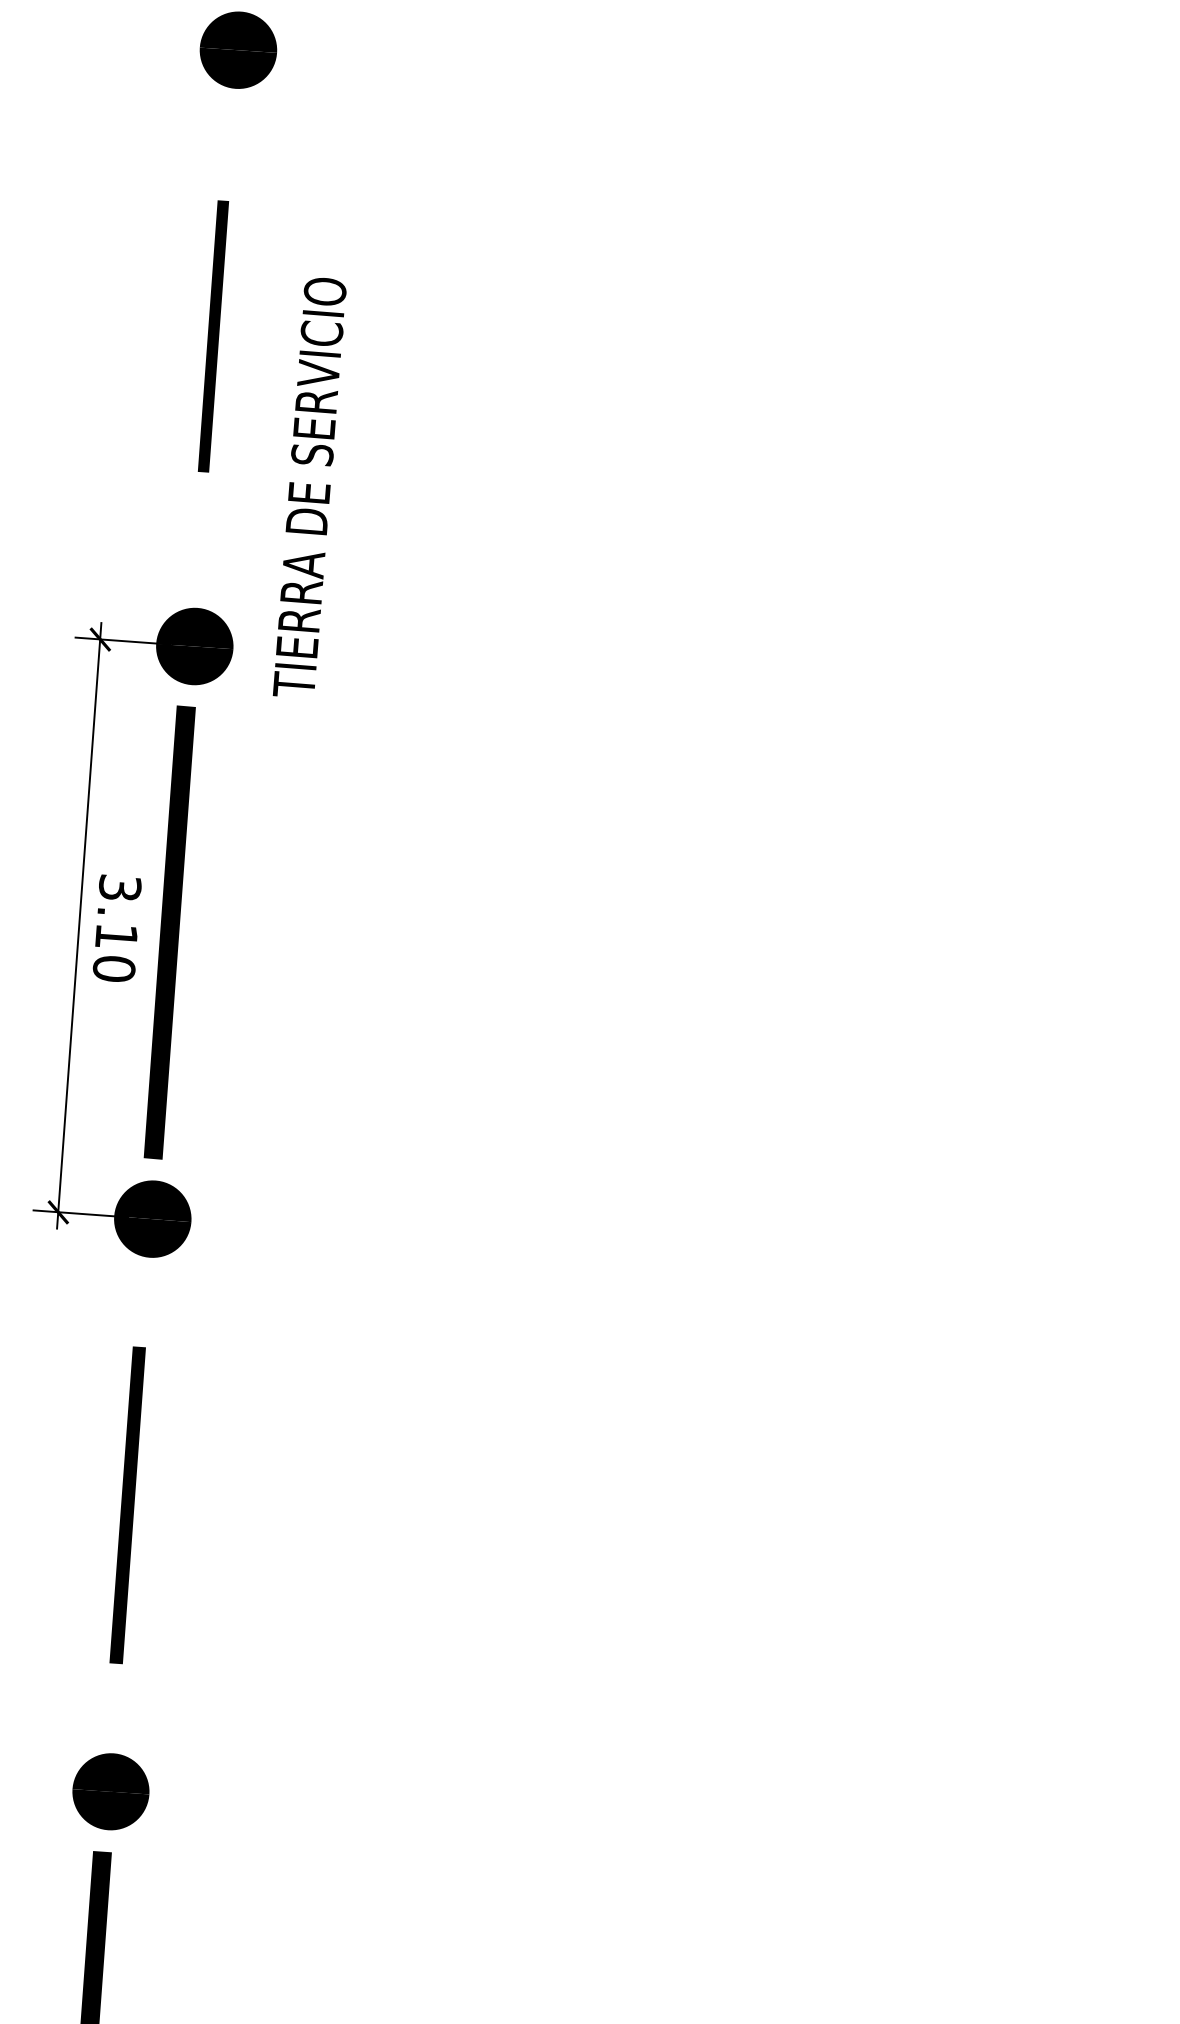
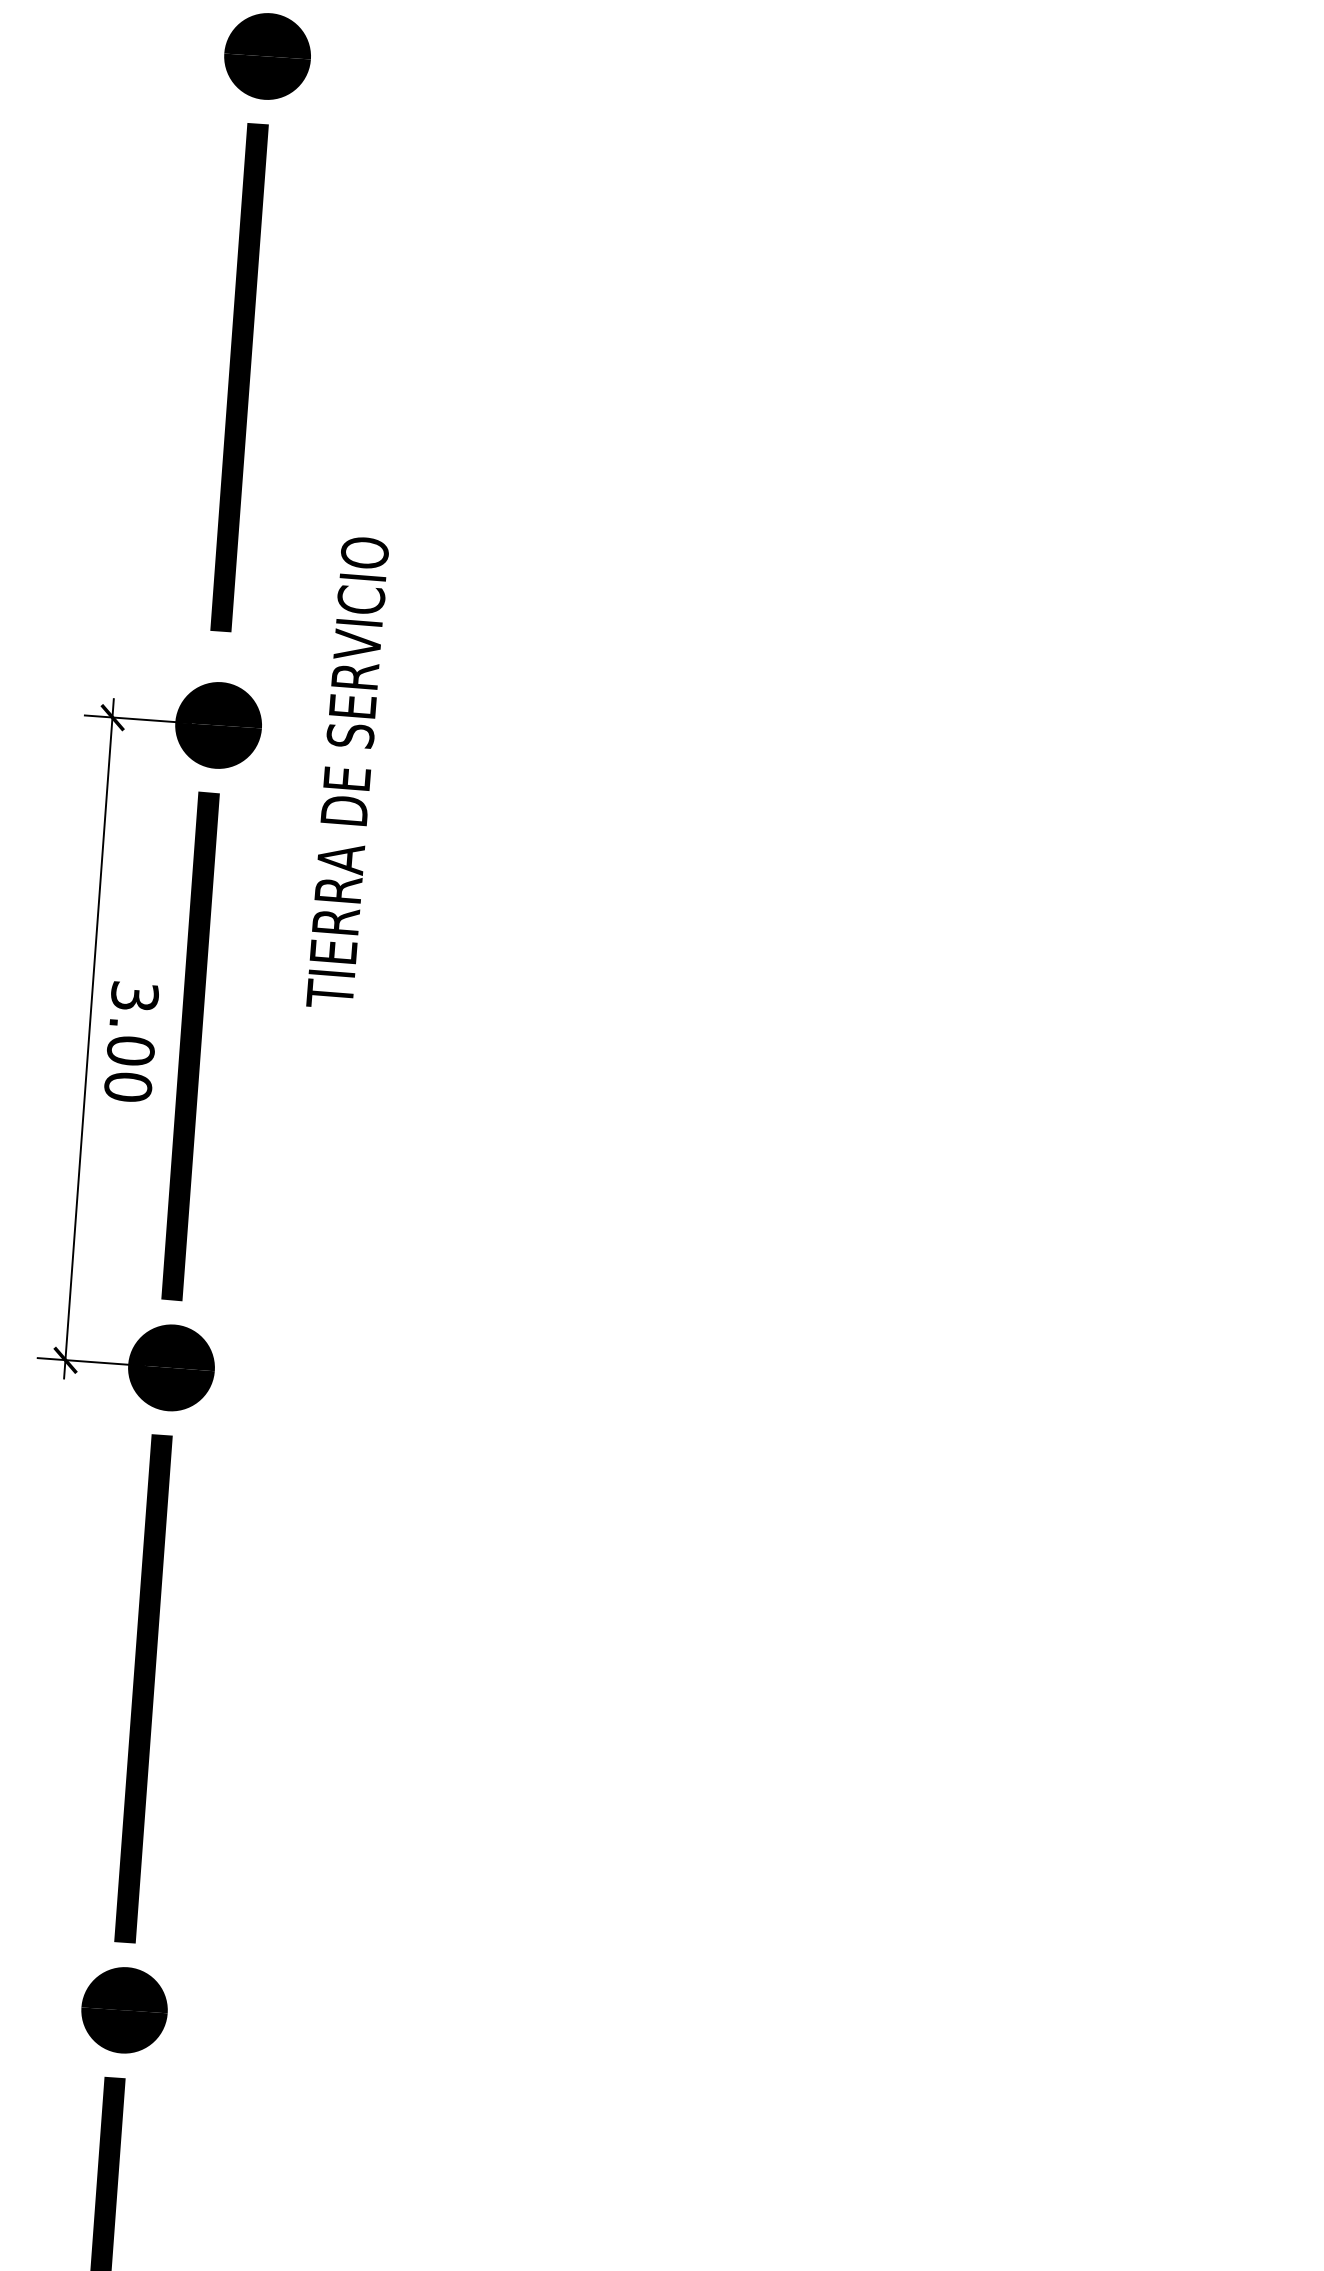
part: (213, 336) -> (239, 377), size x1.67
text: (309, 487) -> (347, 772), moved
text: (116, 936) -> (130, 1050), 3.10 -> 3.00
part: (127, 1505) -> (143, 1689), size x1.43

